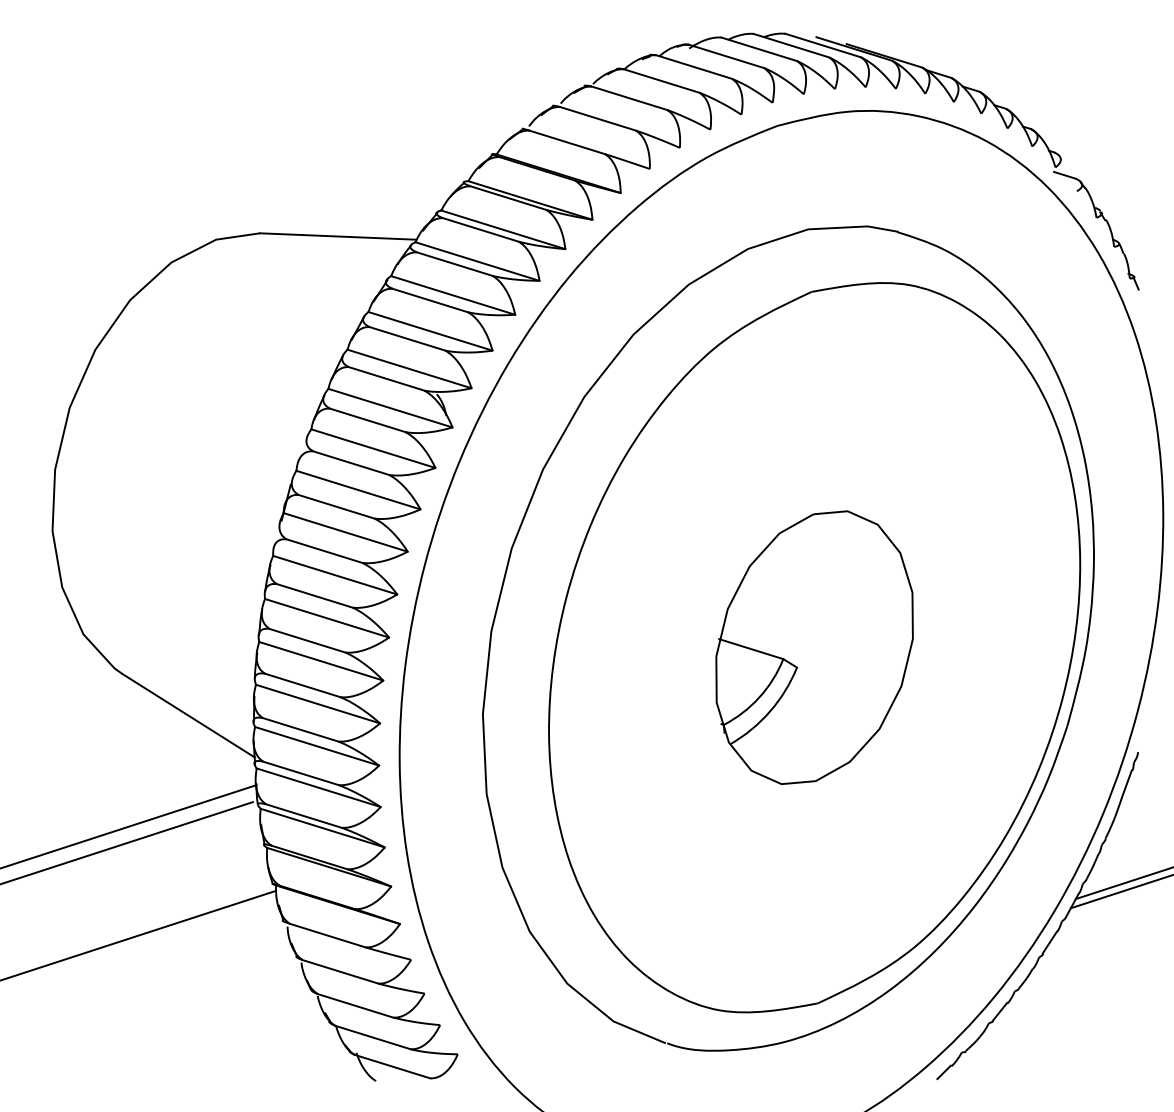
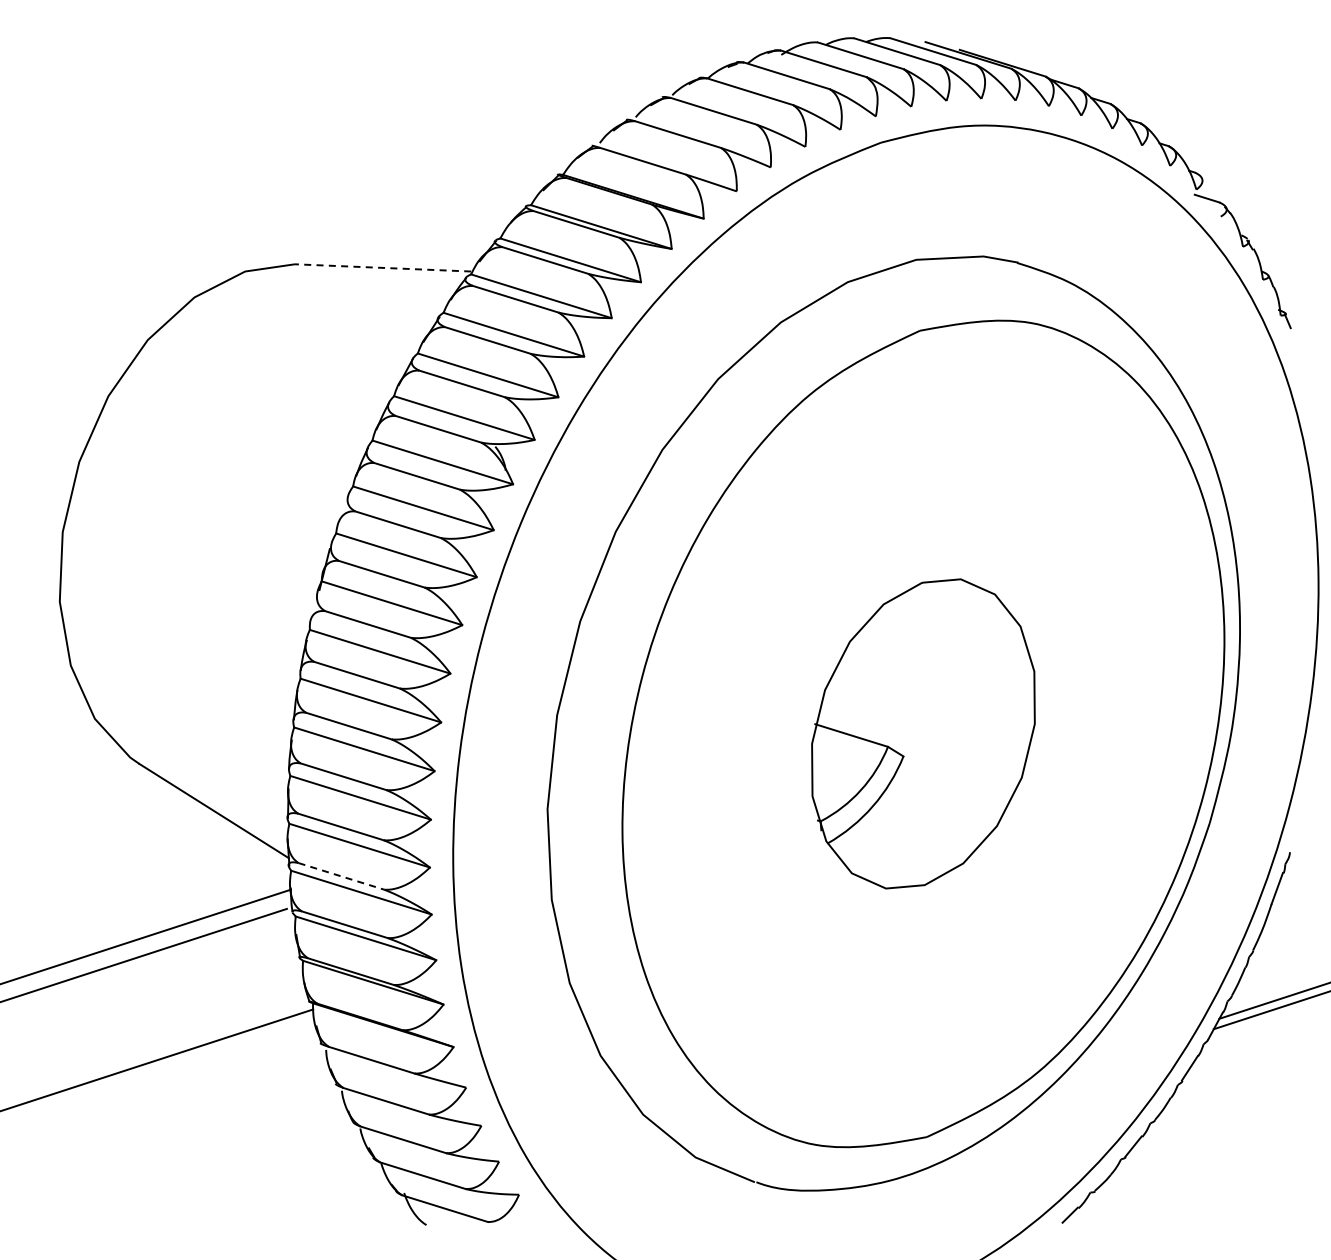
line: (337, 236) -> (382, 267), solid -> dashed
line: (301, 773) -> (341, 876), solid -> dashed

